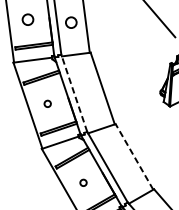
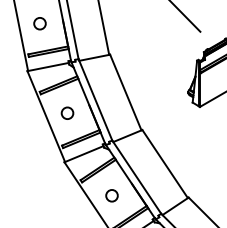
circle: (70, 22) -> (86, 23), removed
line: (74, 93) -> (95, 99), dashed -> solid
circle: (47, 103) -> (67, 112), size x1.67
line: (134, 157) -> (165, 164), dashed -> solid
circle: (83, 182) -> (111, 195), size x1.67

